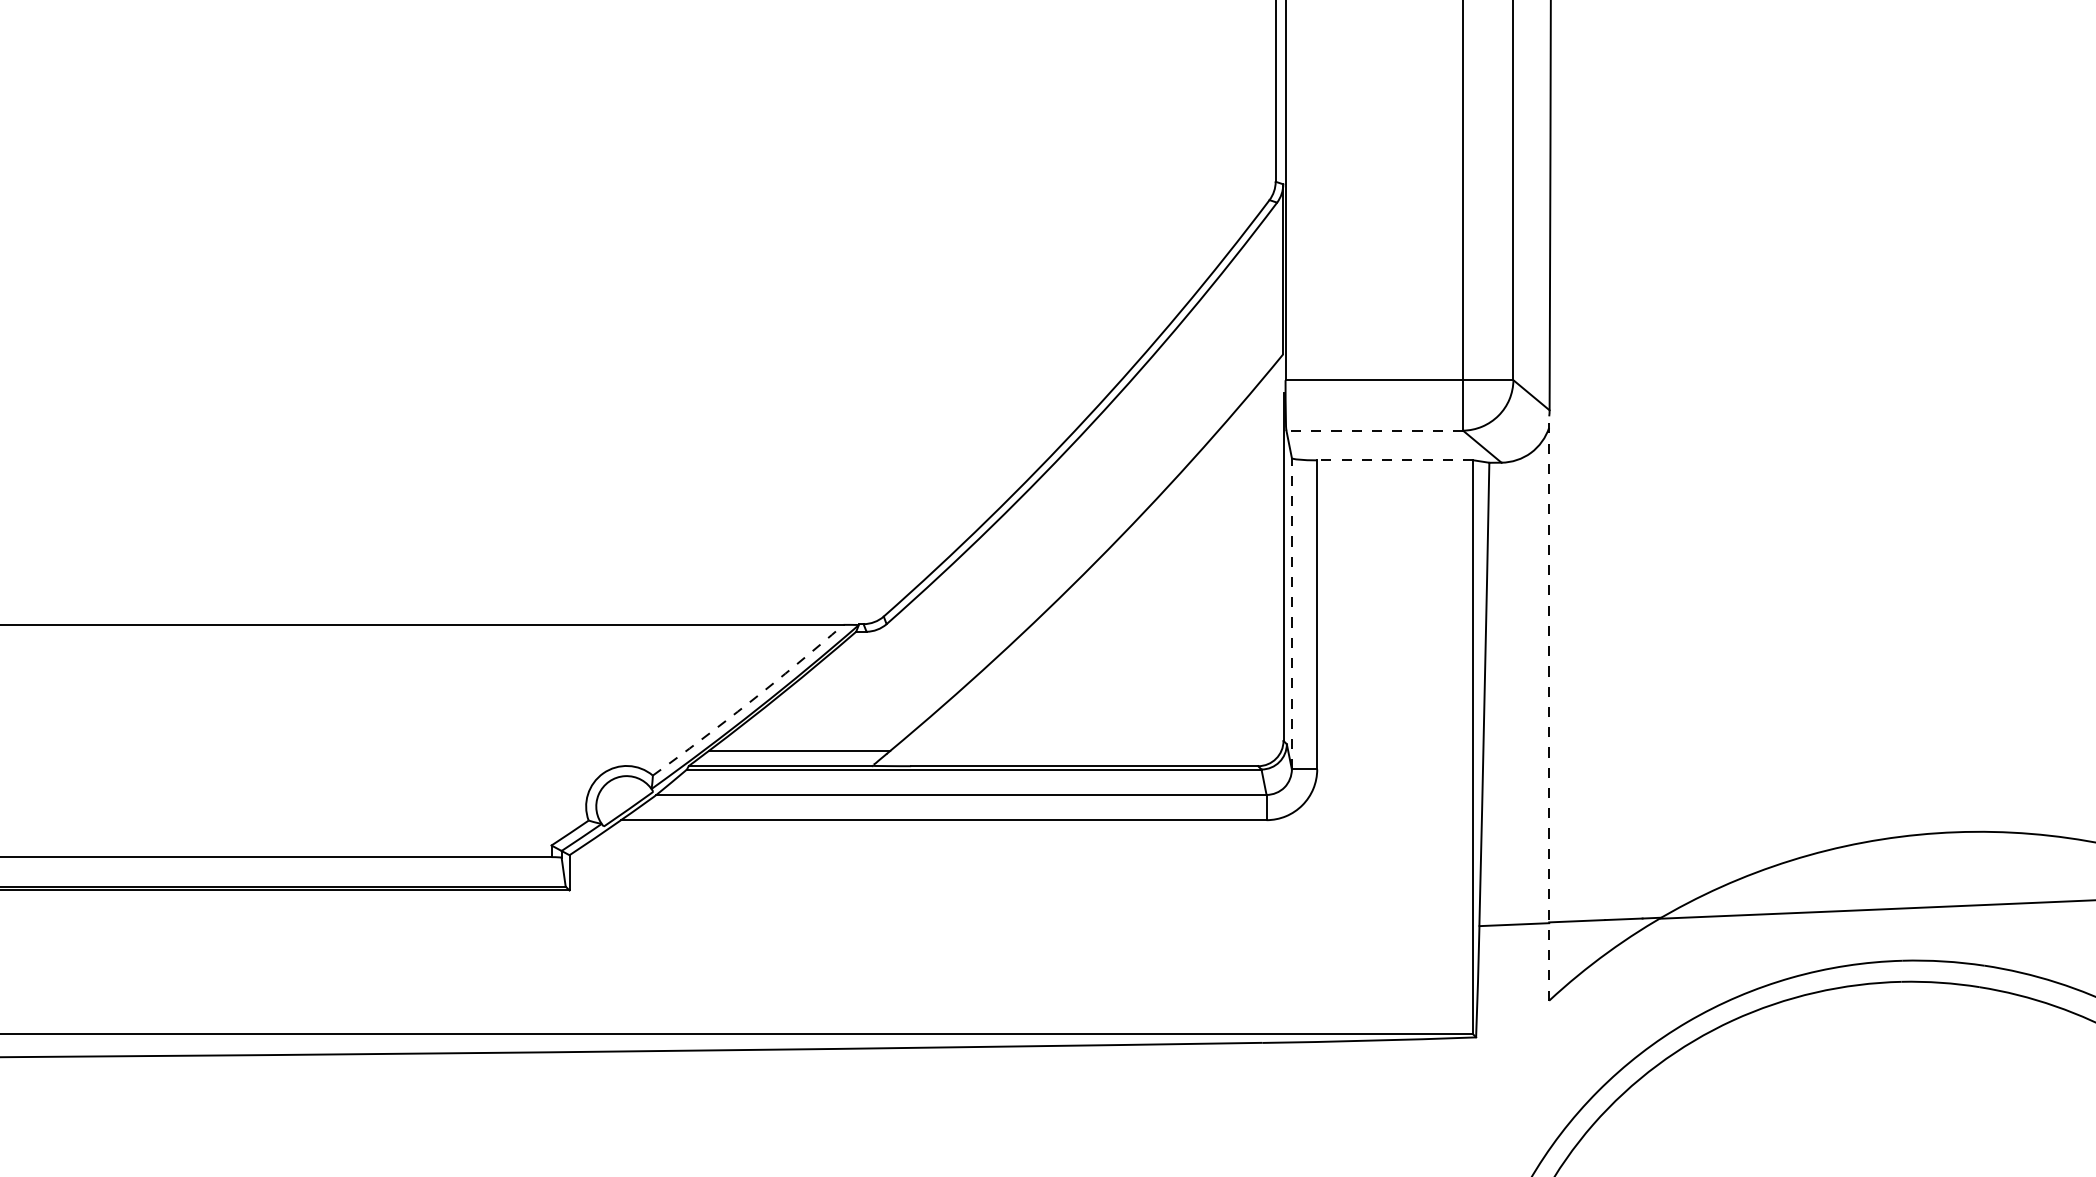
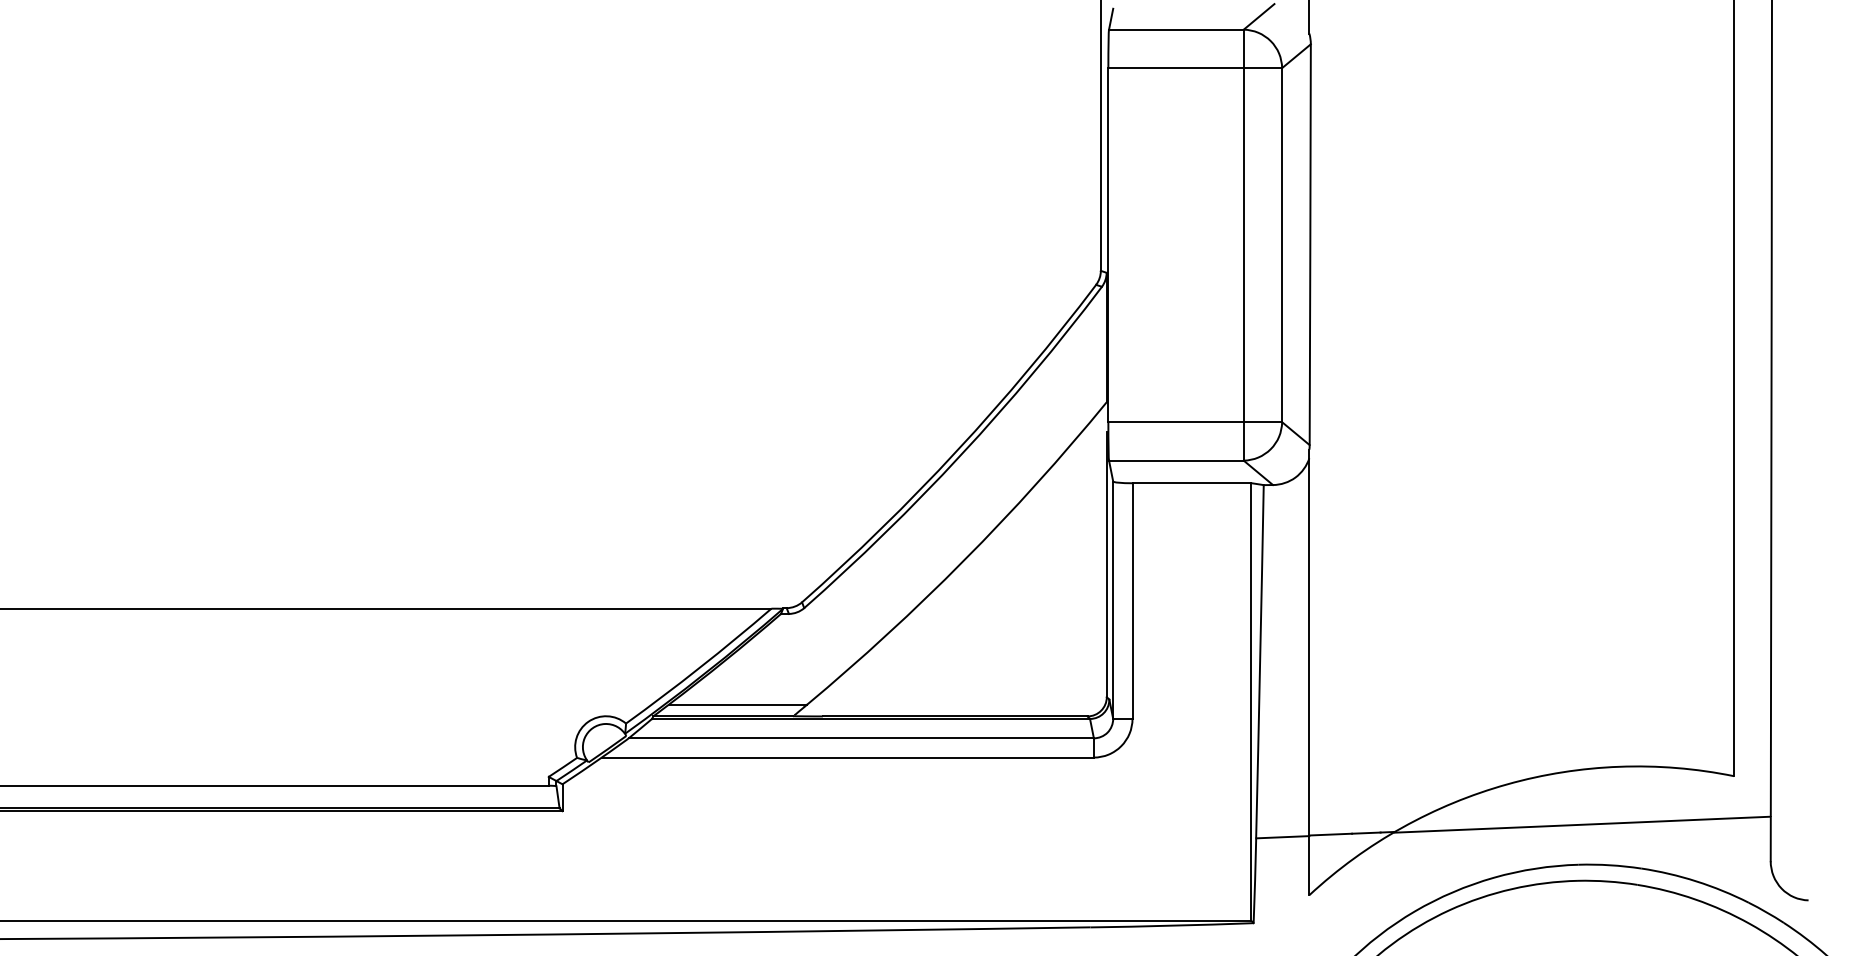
line: (1373, 430) -> (1175, 460), dashed -> solid
line: (1394, 460) -> (1191, 483), dashed -> solid
line: (1292, 614) -> (1113, 600), dashed -> solid
arc: (749, 702) -> (699, 667), dashed -> solid
line: (1549, 708) -> (1309, 672), dashed -> solid

